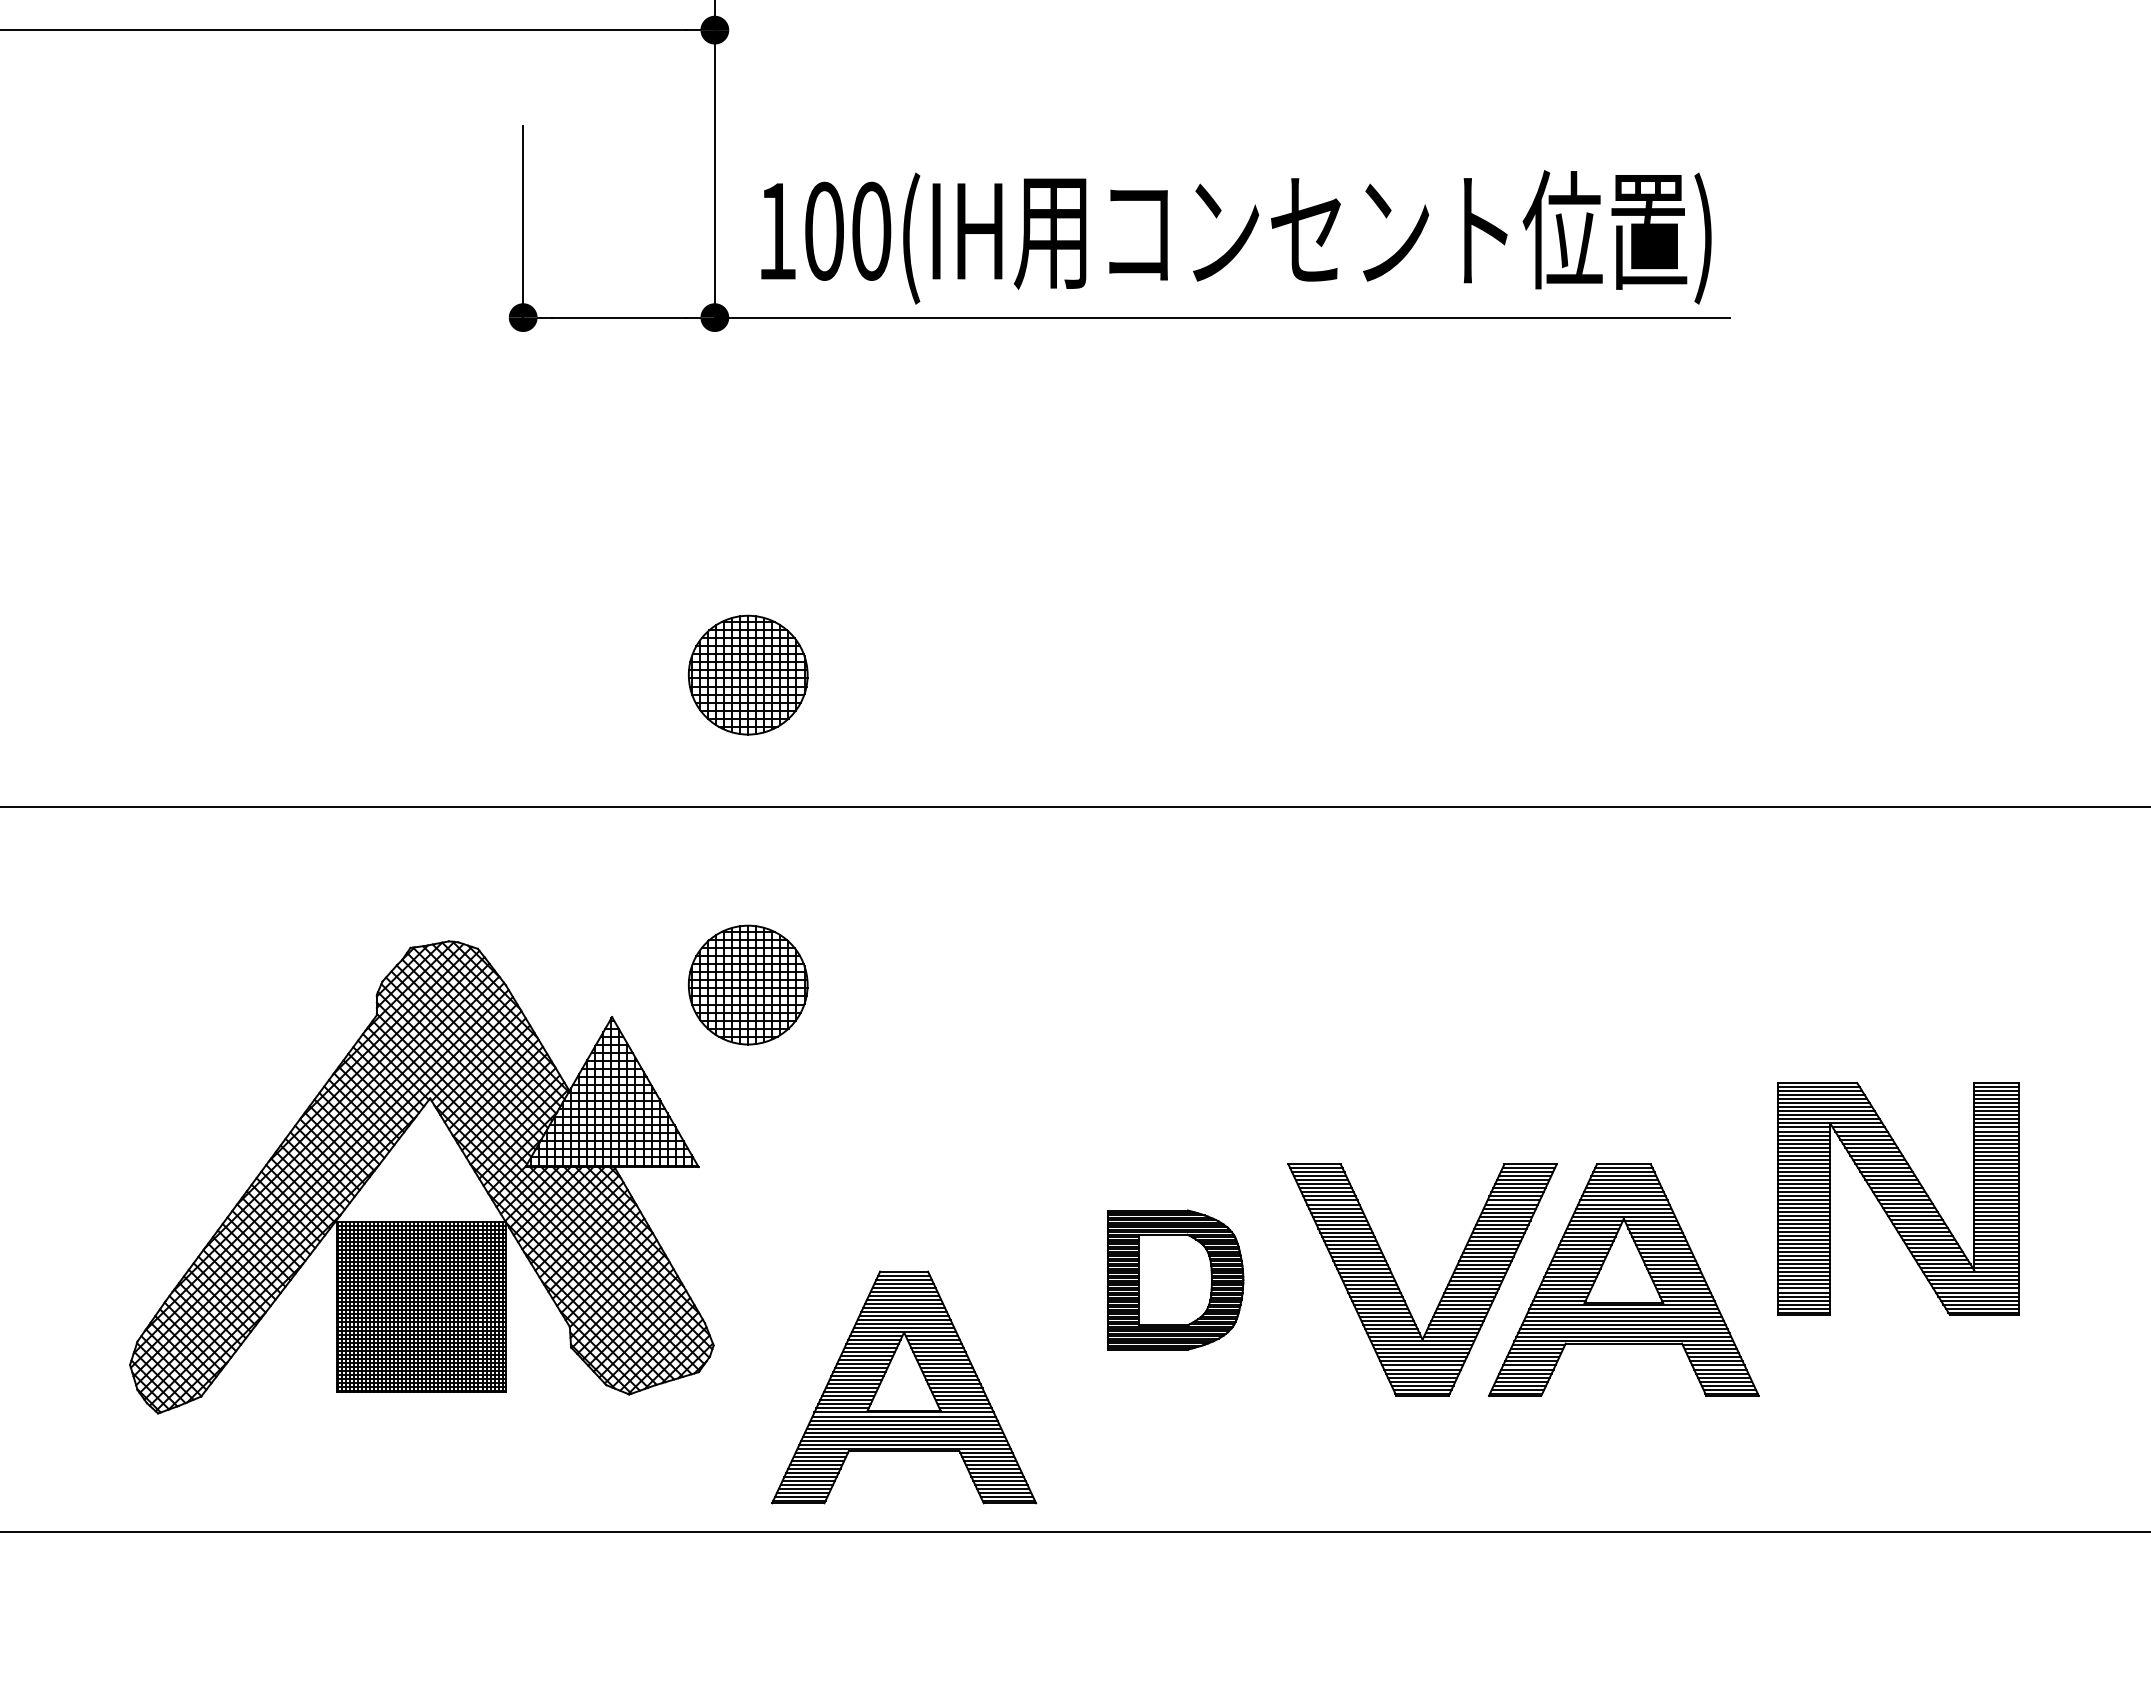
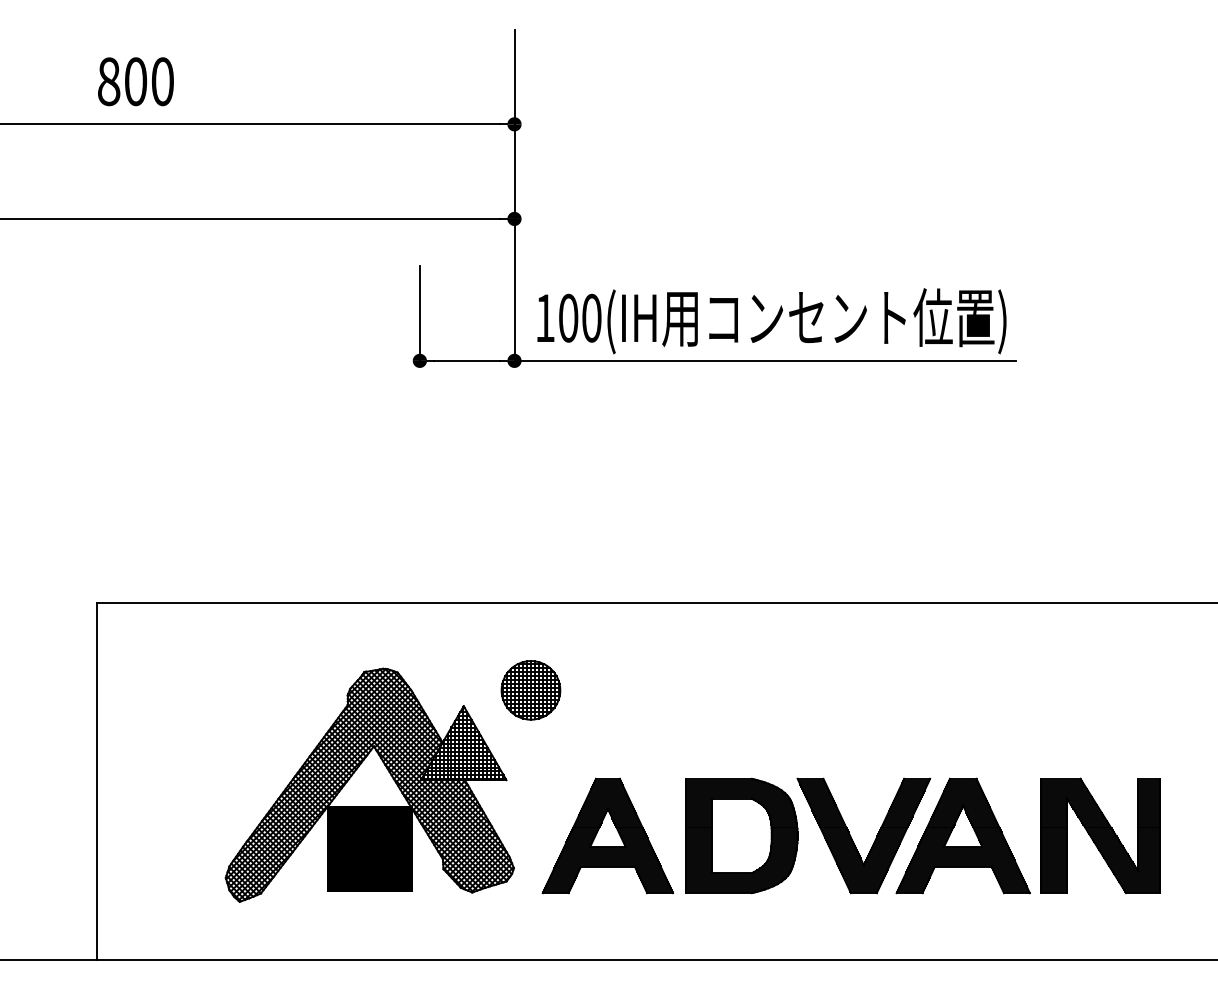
part: (747, 675) -> (530, 537), removed
part: (1897, 1198) -> (1100, 835), moved
part: (1174, 1279) -> (741, 835), size x1.67
part: (903, 1386) -> (607, 835), moved

